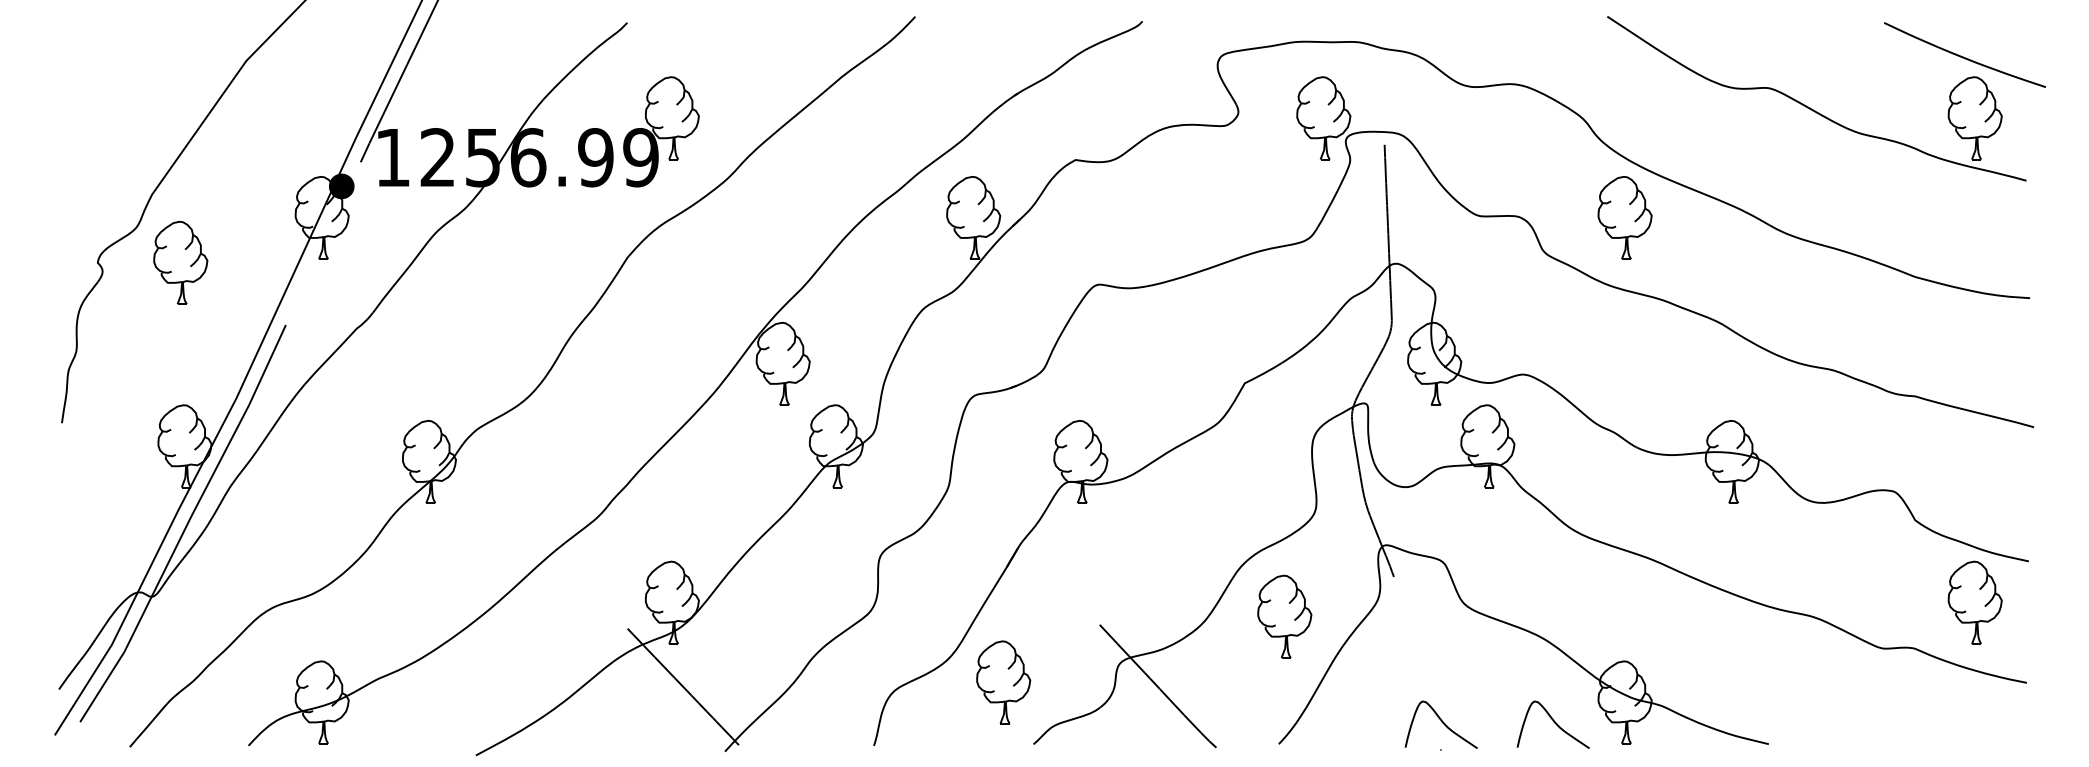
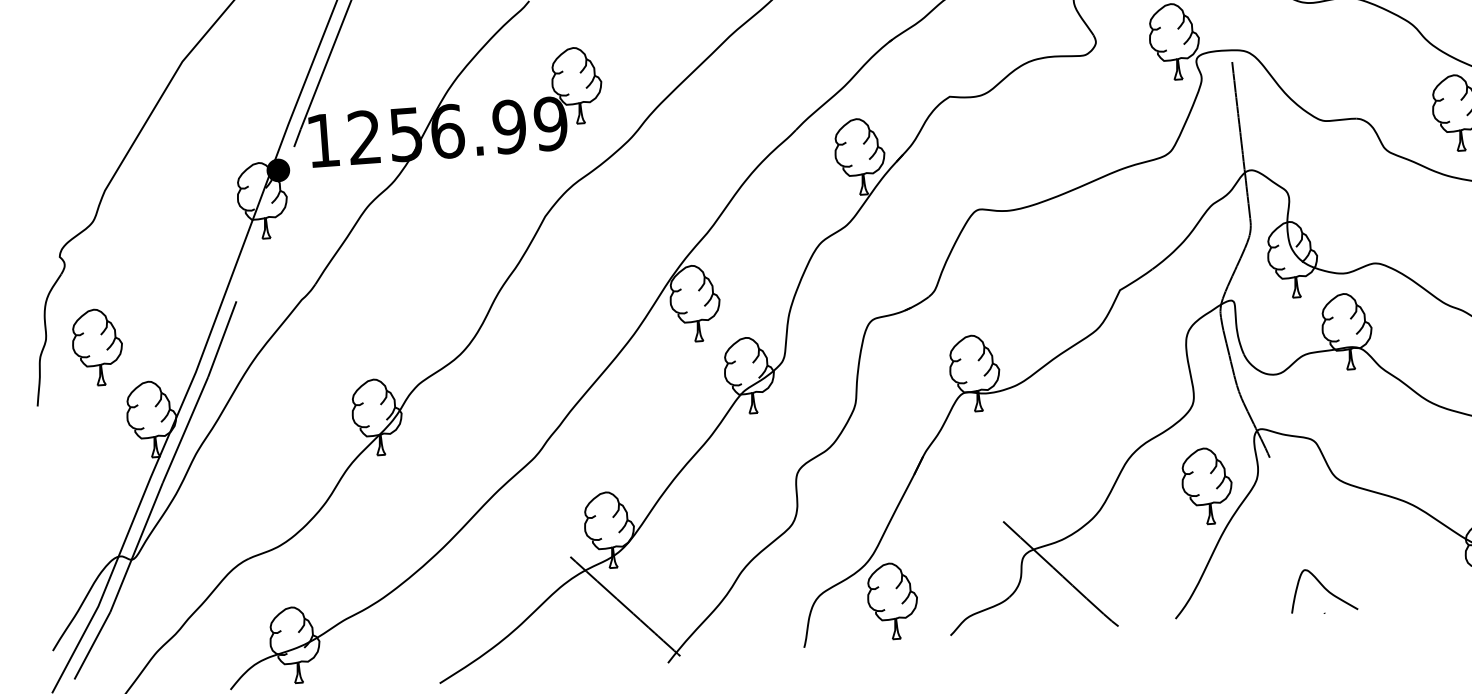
part: (180, 262) -> (97, 347), moved
part: (1284, 616) -> (1206, 485), moved
part: (1003, 682) -> (892, 601), moved
curve: (1553, 722) -> (1426, 580), removed

